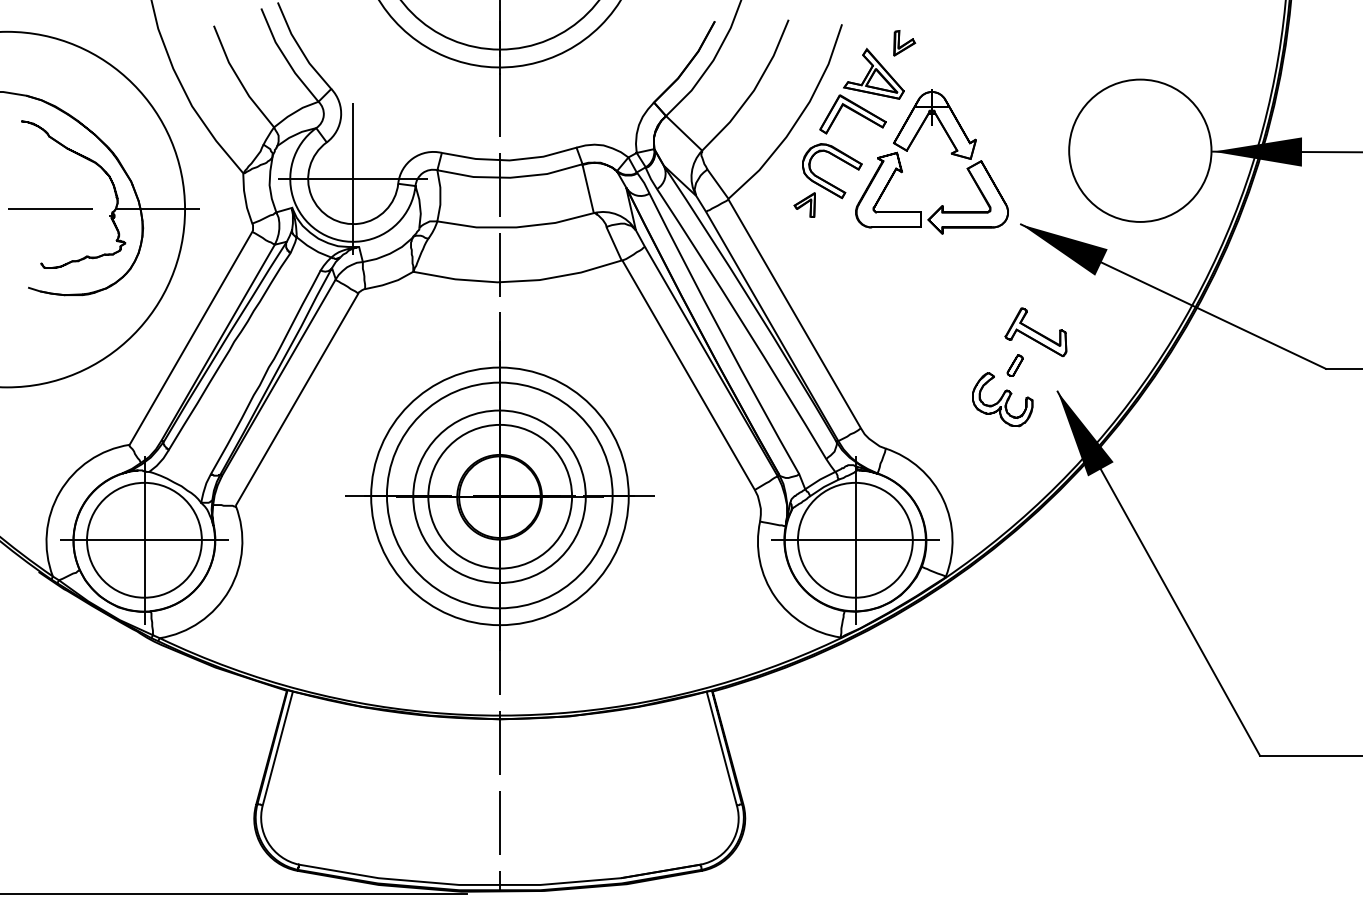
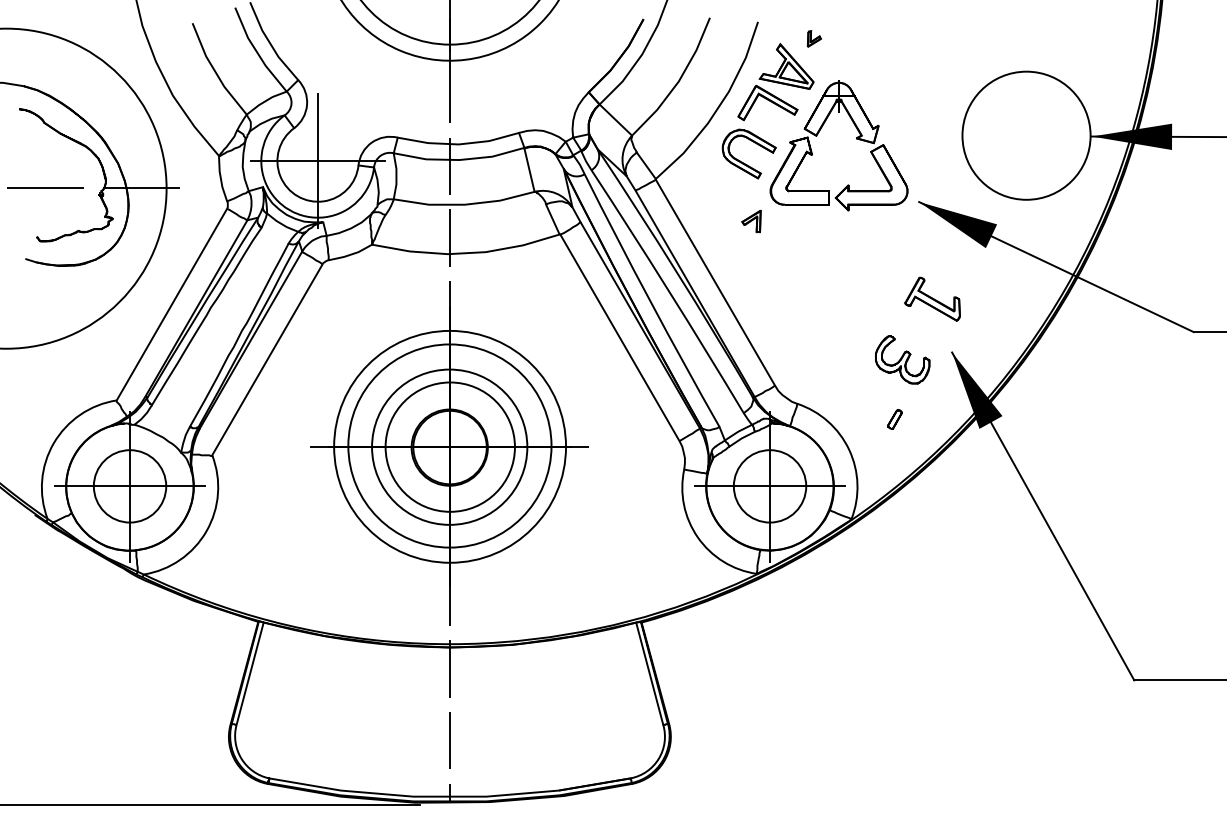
part: (904, 43) -> (814, 39), size x0.7
part: (804, 204) -> (751, 221), moved
part: (1014, 365) -> (894, 419), moved
circle: (144, 539) -> (130, 485), size x0.7
circle: (854, 539) -> (769, 485), size x0.7

